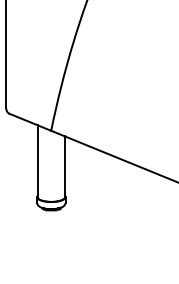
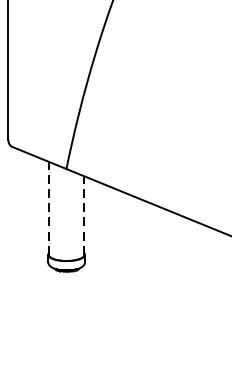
line: (37, 161) -> (48, 208), solid -> dashed
line: (65, 166) -> (84, 215), solid -> dashed

